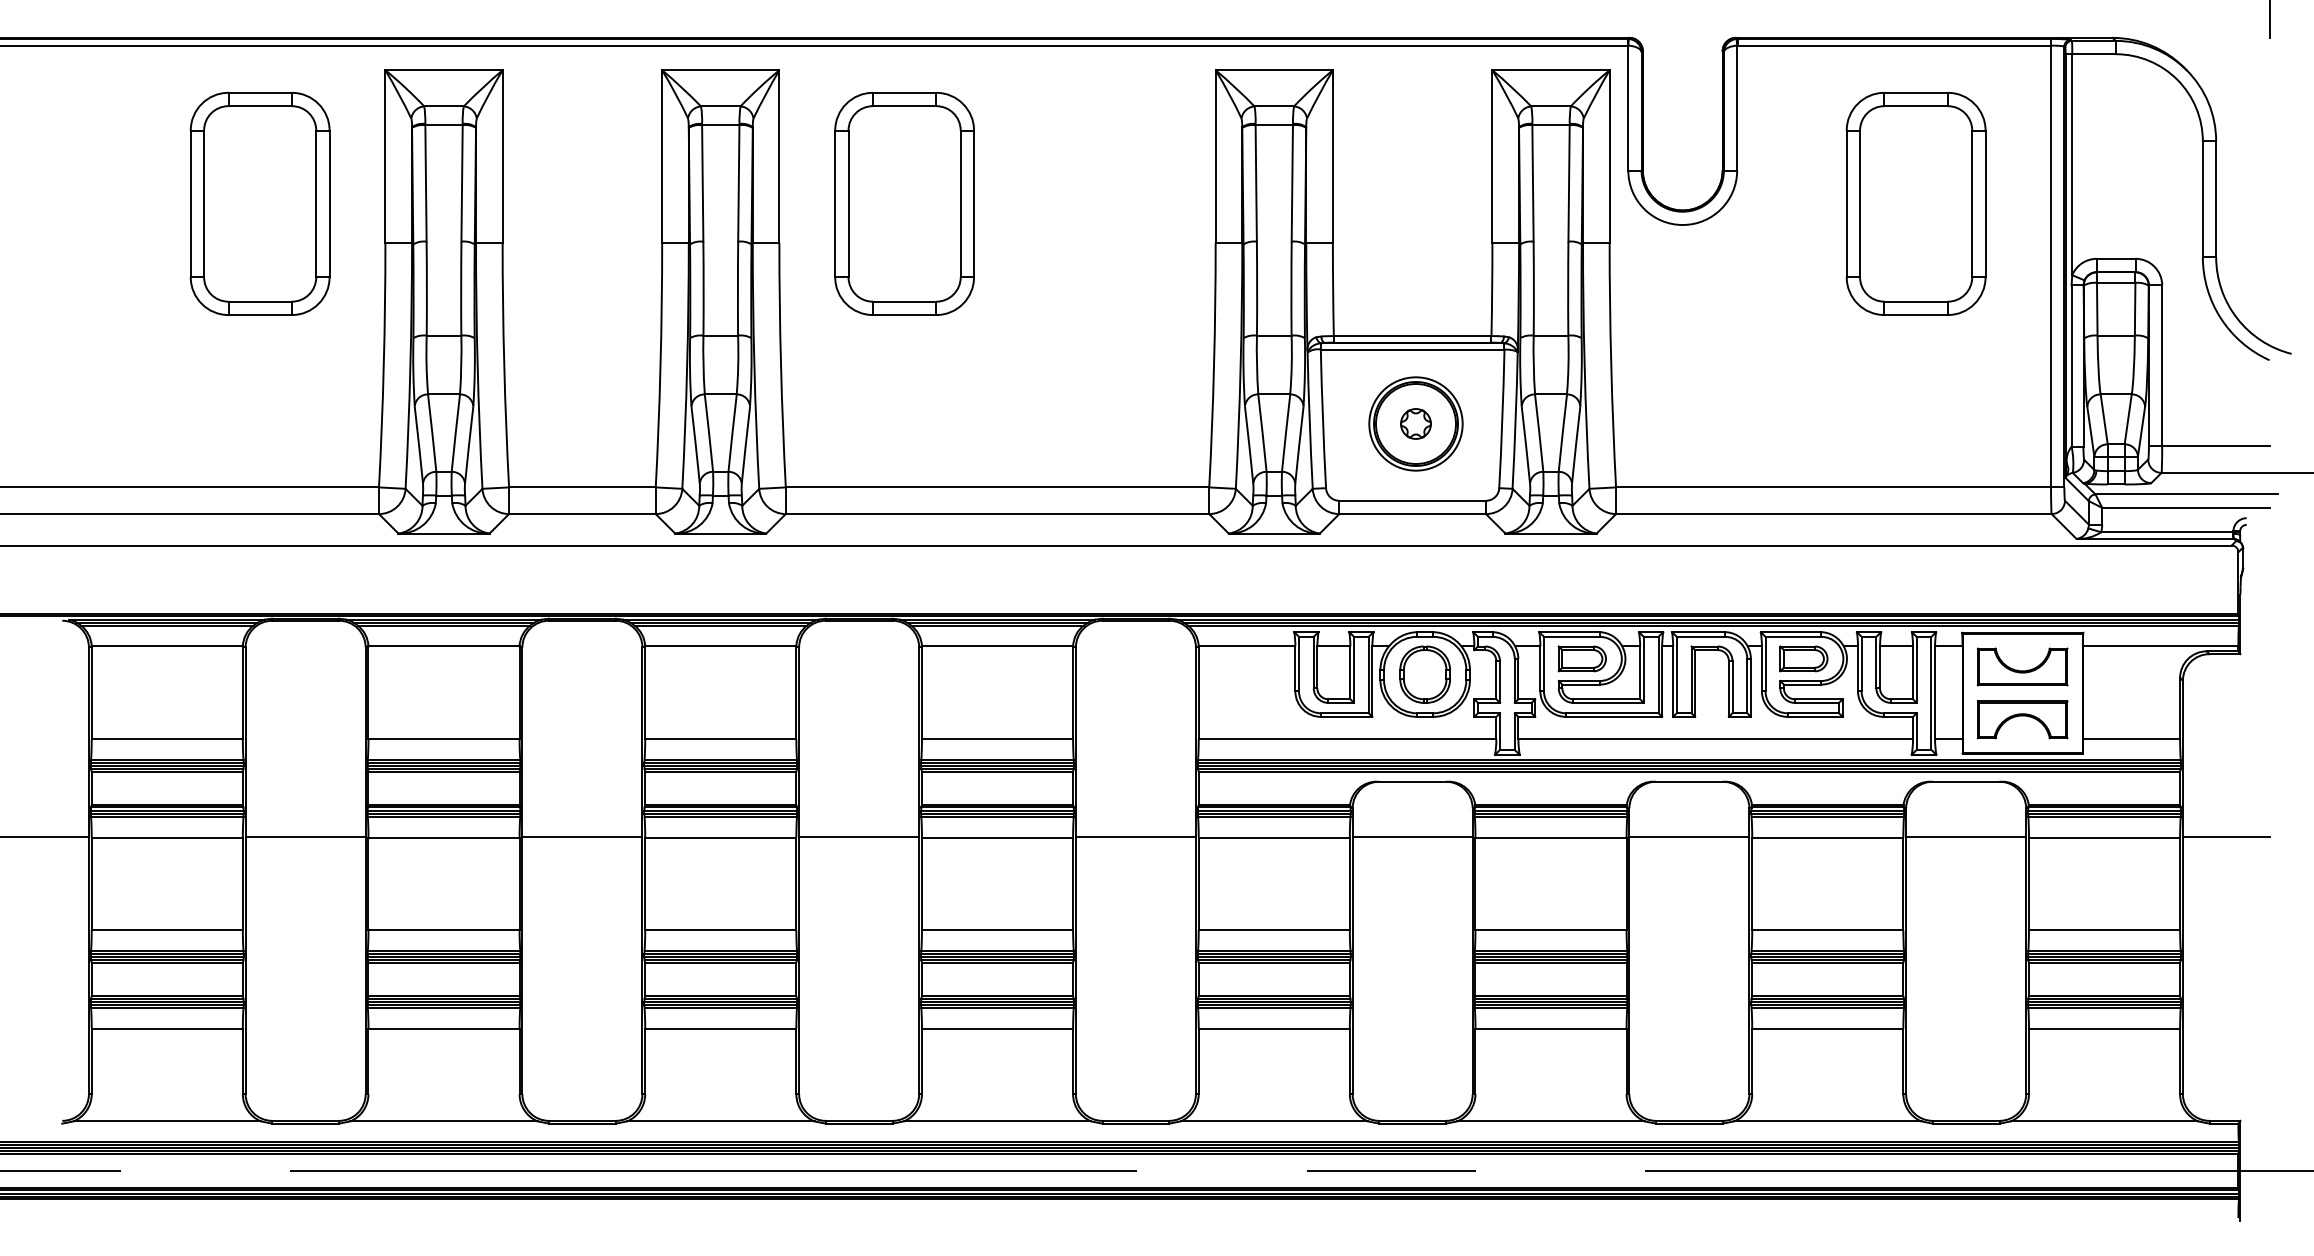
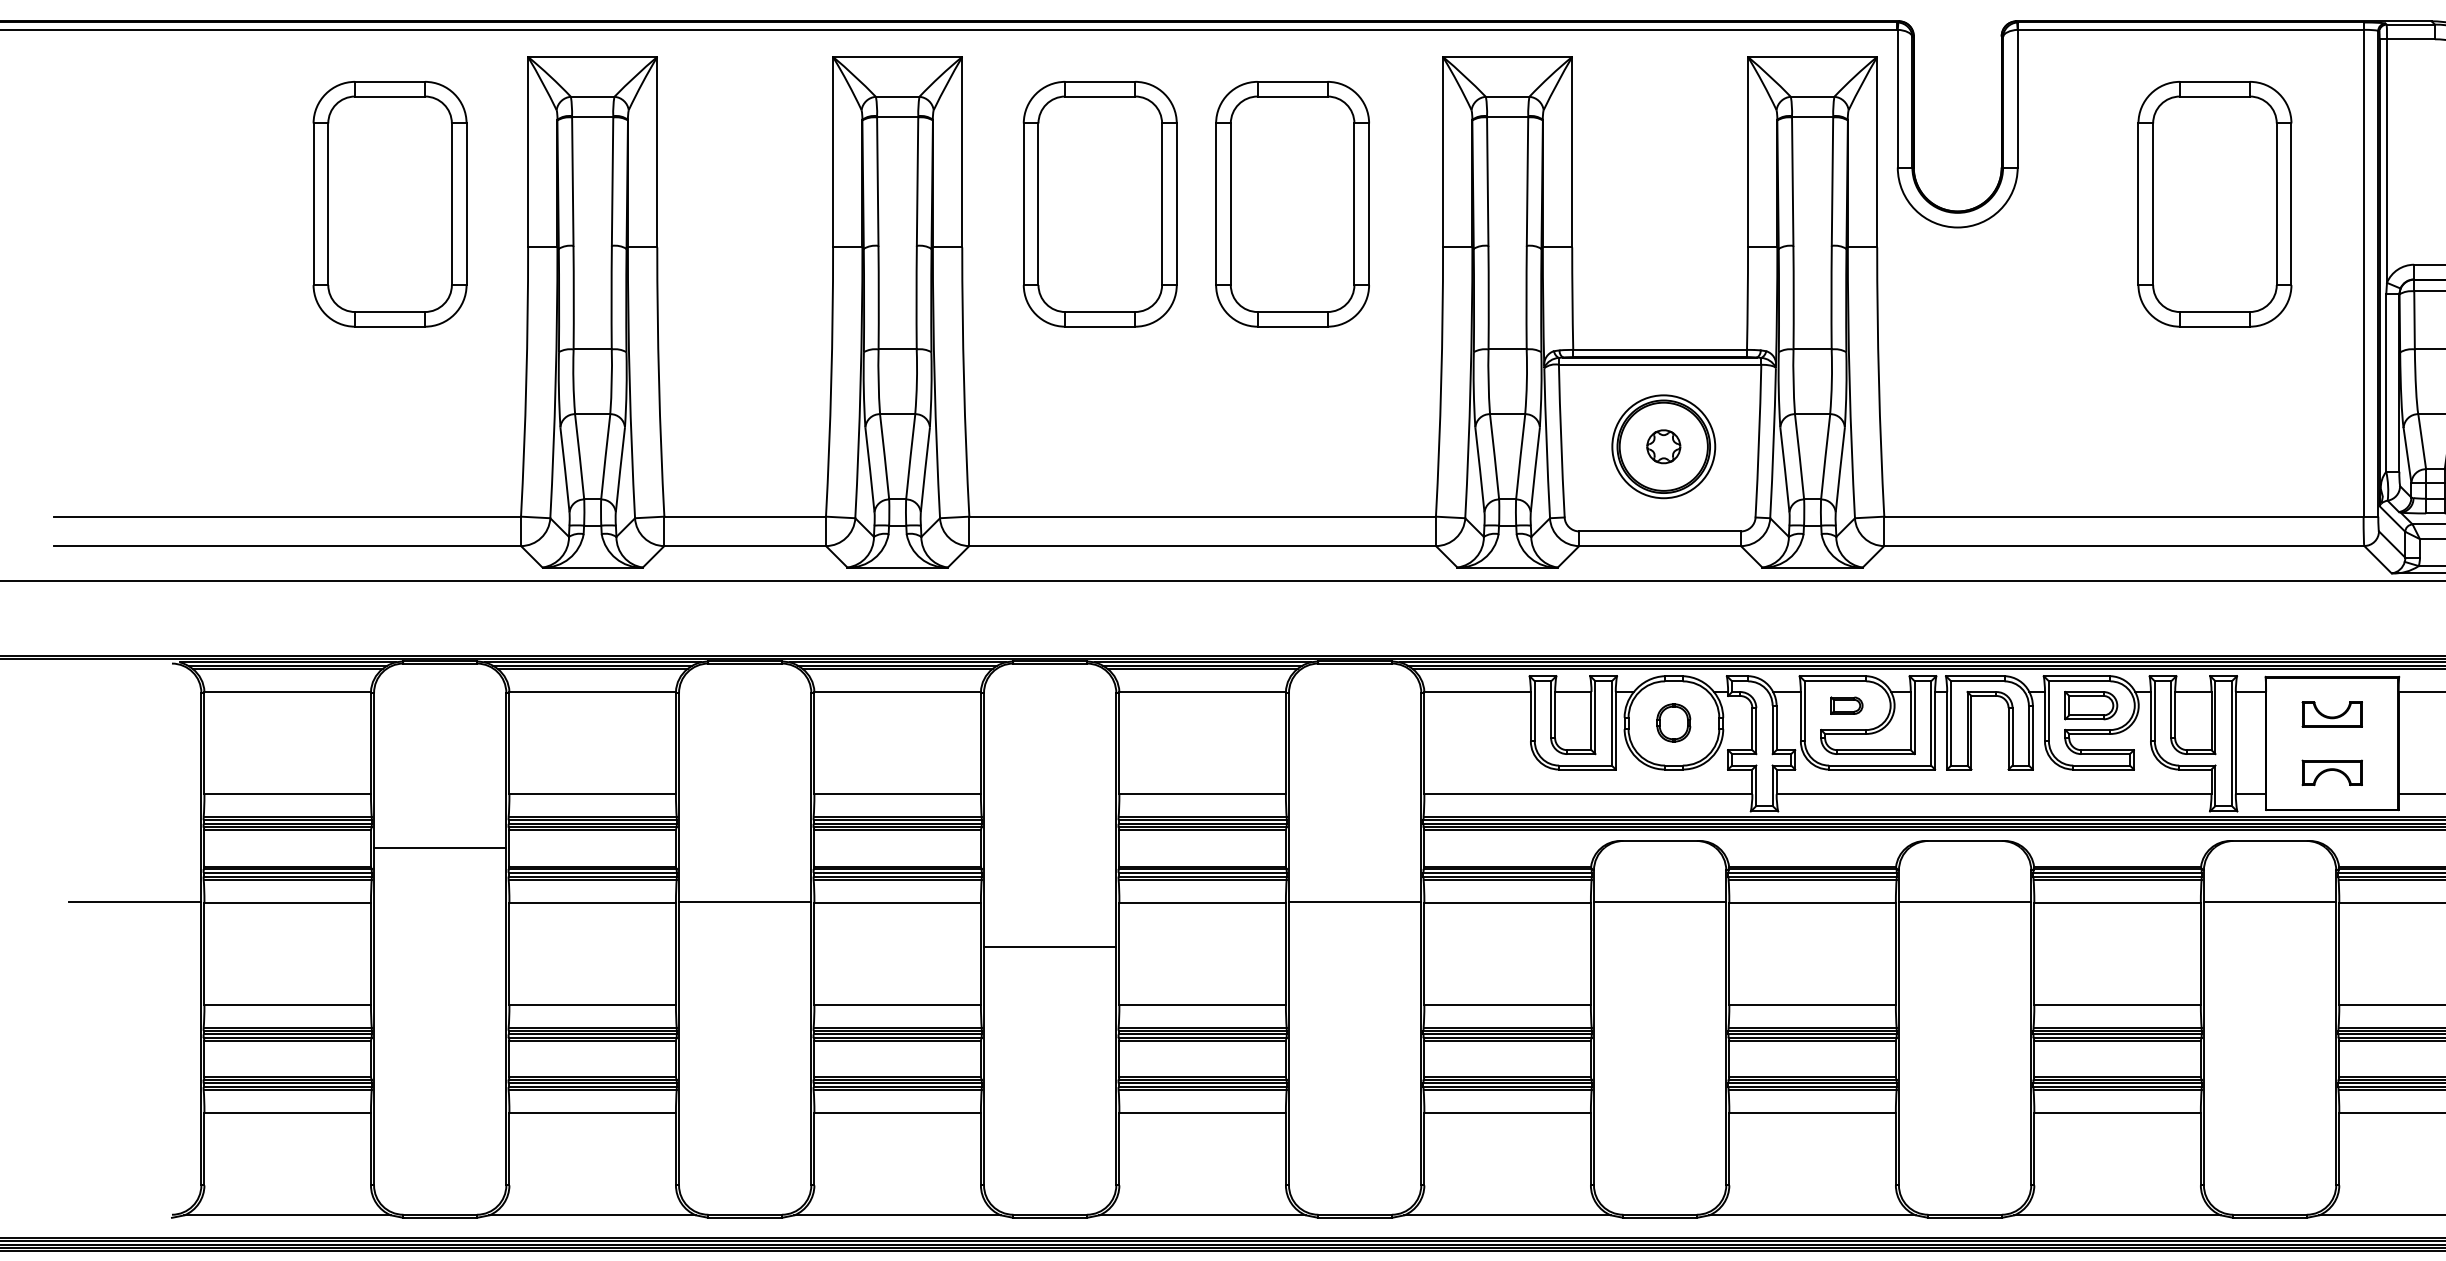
part: (1078, 203) -> (1291, 203), added
part: (1581, 658) -> (1846, 705), size x0.6
part: (2022, 666) -> (2332, 714), size x0.6
part: (1424, 674) -> (1673, 722), size x0.6
part: (2022, 719) -> (2332, 772), size x0.6
line: (305, 836) -> (440, 847), moved
line: (859, 836) -> (1050, 946), moved

